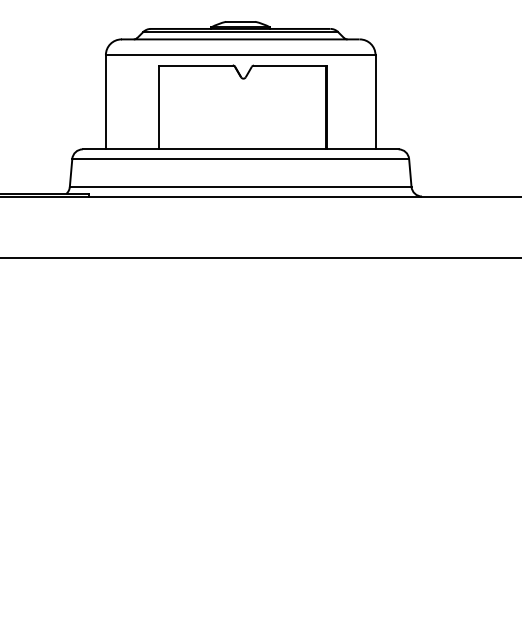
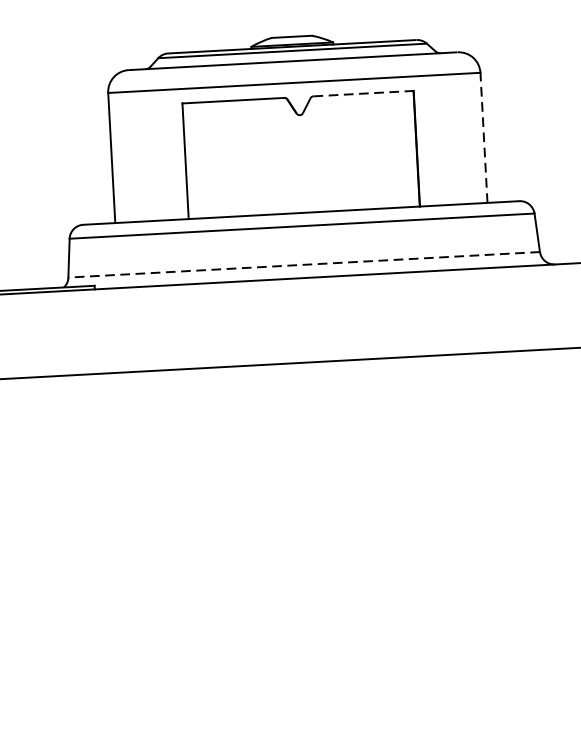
line: (290, 65) -> (363, 93), solid -> dashed
line: (375, 101) -> (483, 136), solid -> dashed
line: (240, 186) -> (303, 264), solid -> dashed

